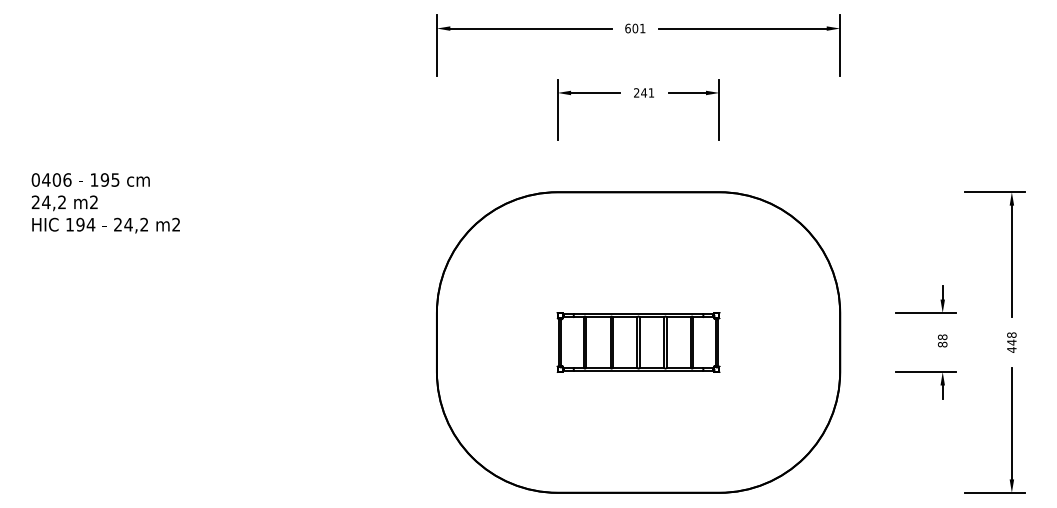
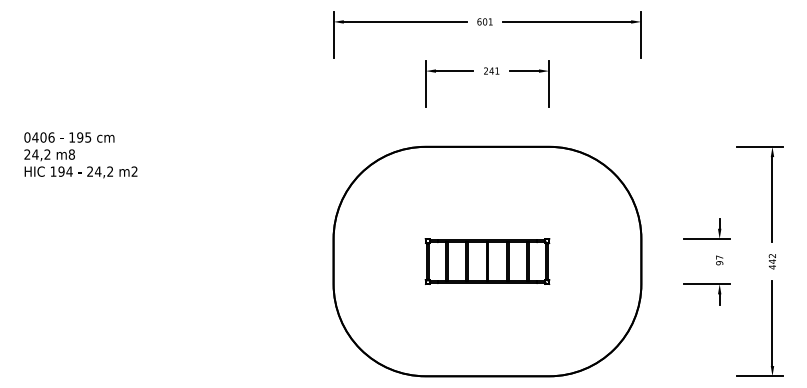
text: (94, 202) -> (72, 154), m2 -> m8
text: (1011, 334) -> (772, 255), 448 -> 442
text: (942, 340) -> (719, 260), 88 -> 97

